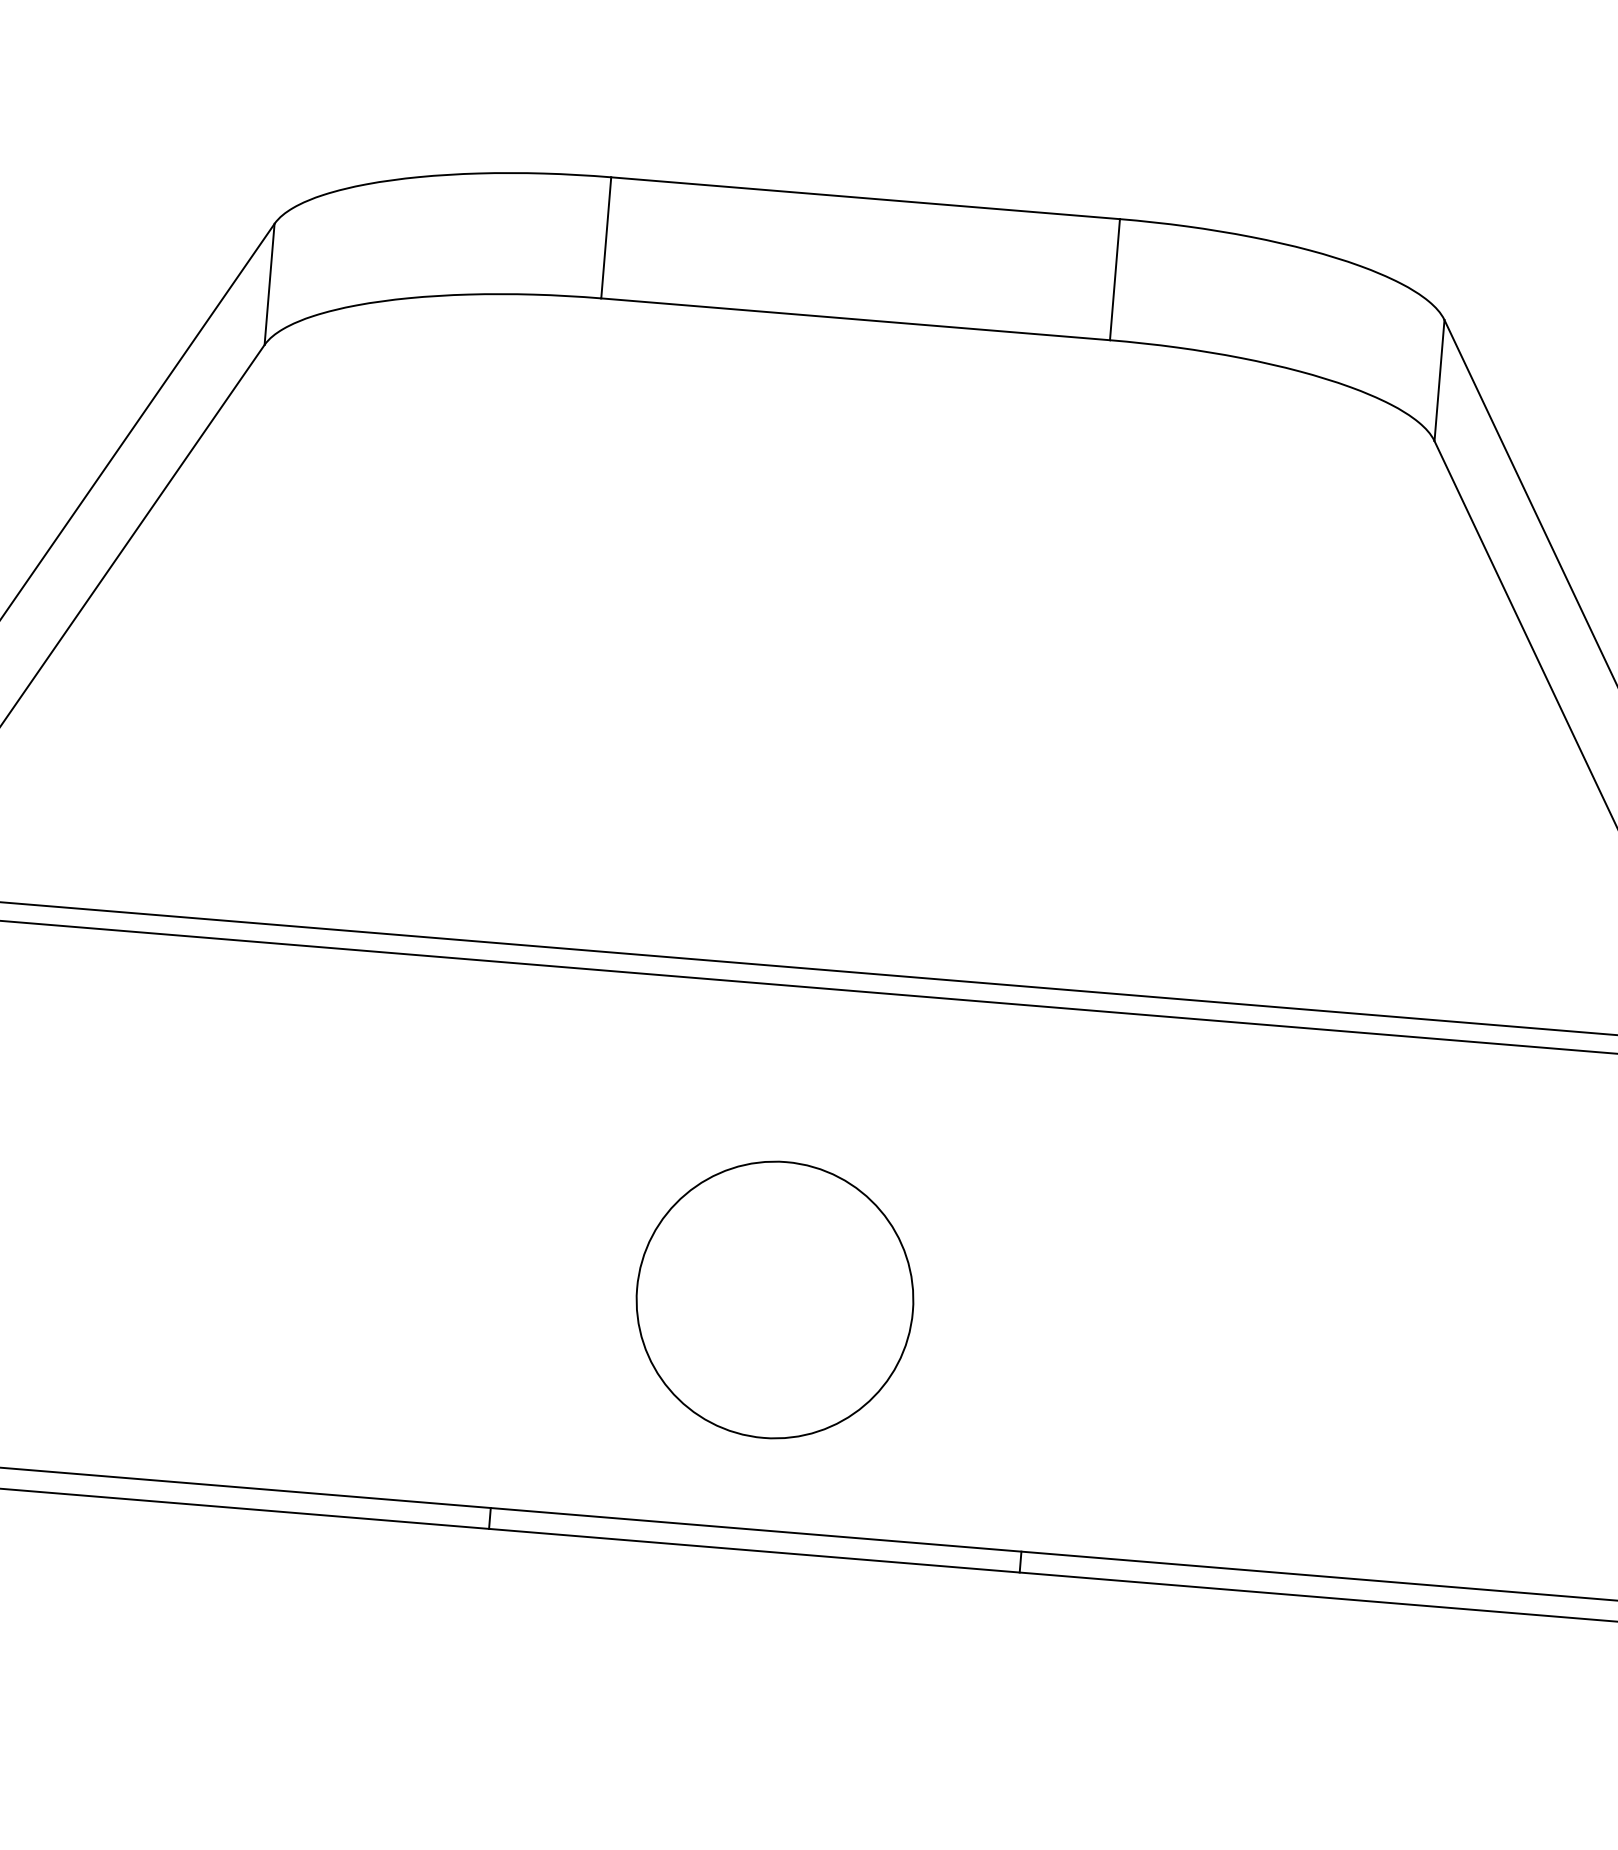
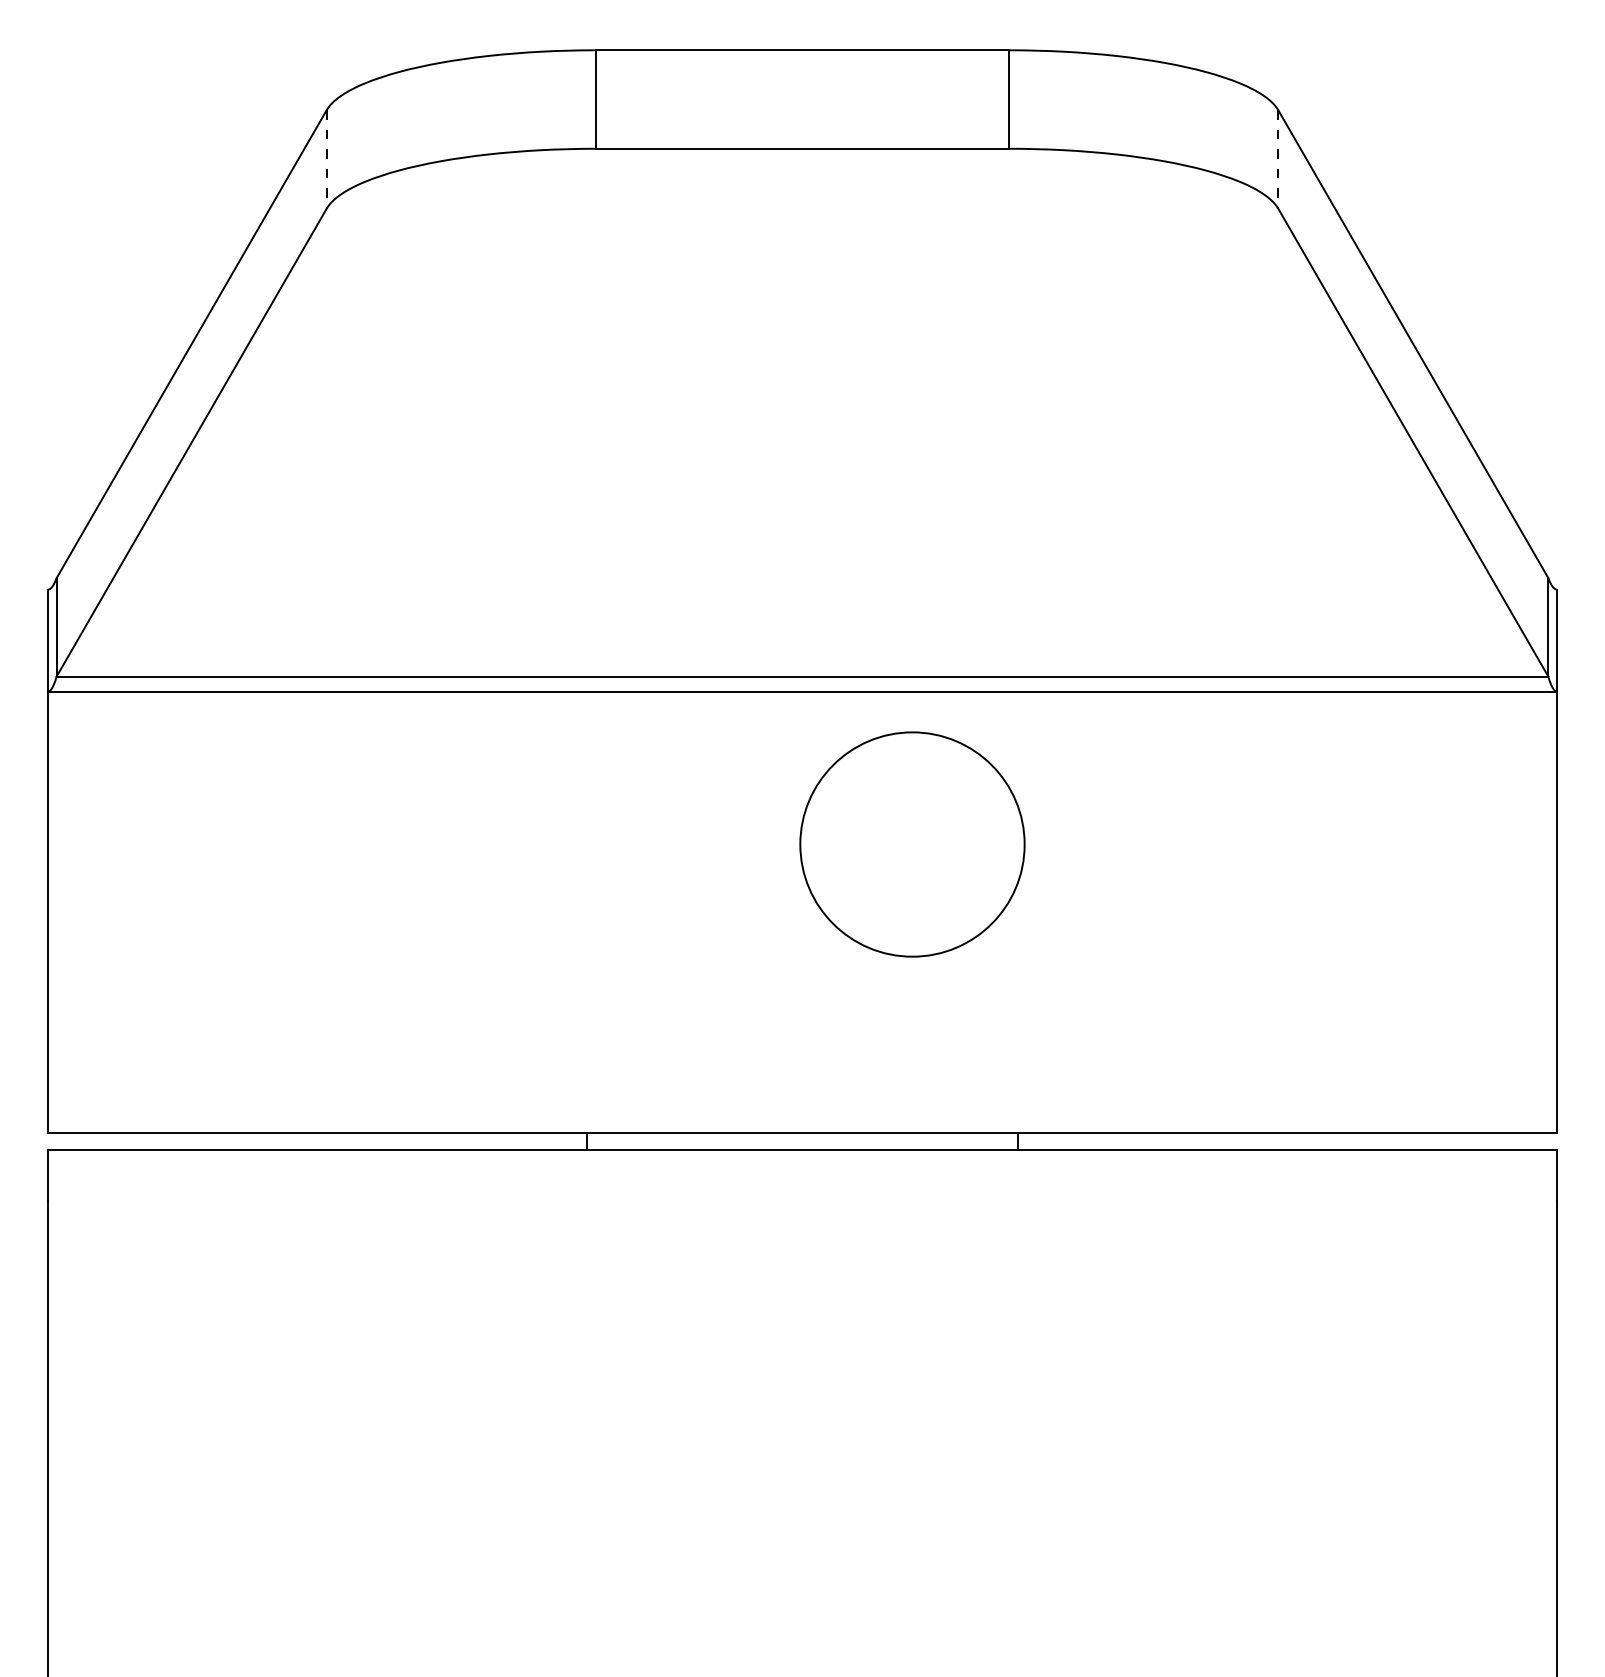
line: (269, 285) -> (326, 160), solid -> dashed
line: (1439, 381) -> (1278, 160), solid -> dashed
circle: (775, 1299) -> (912, 844), moved

